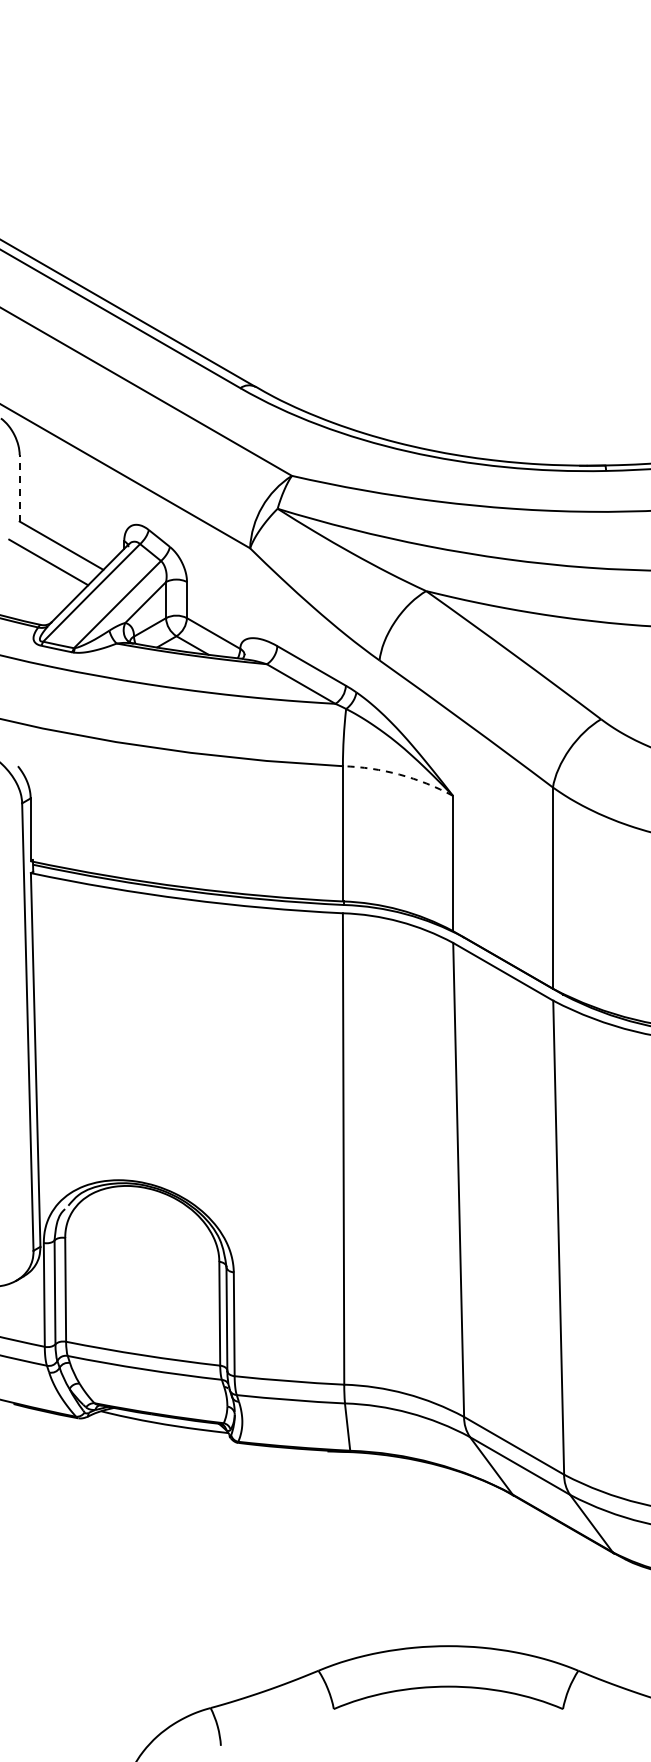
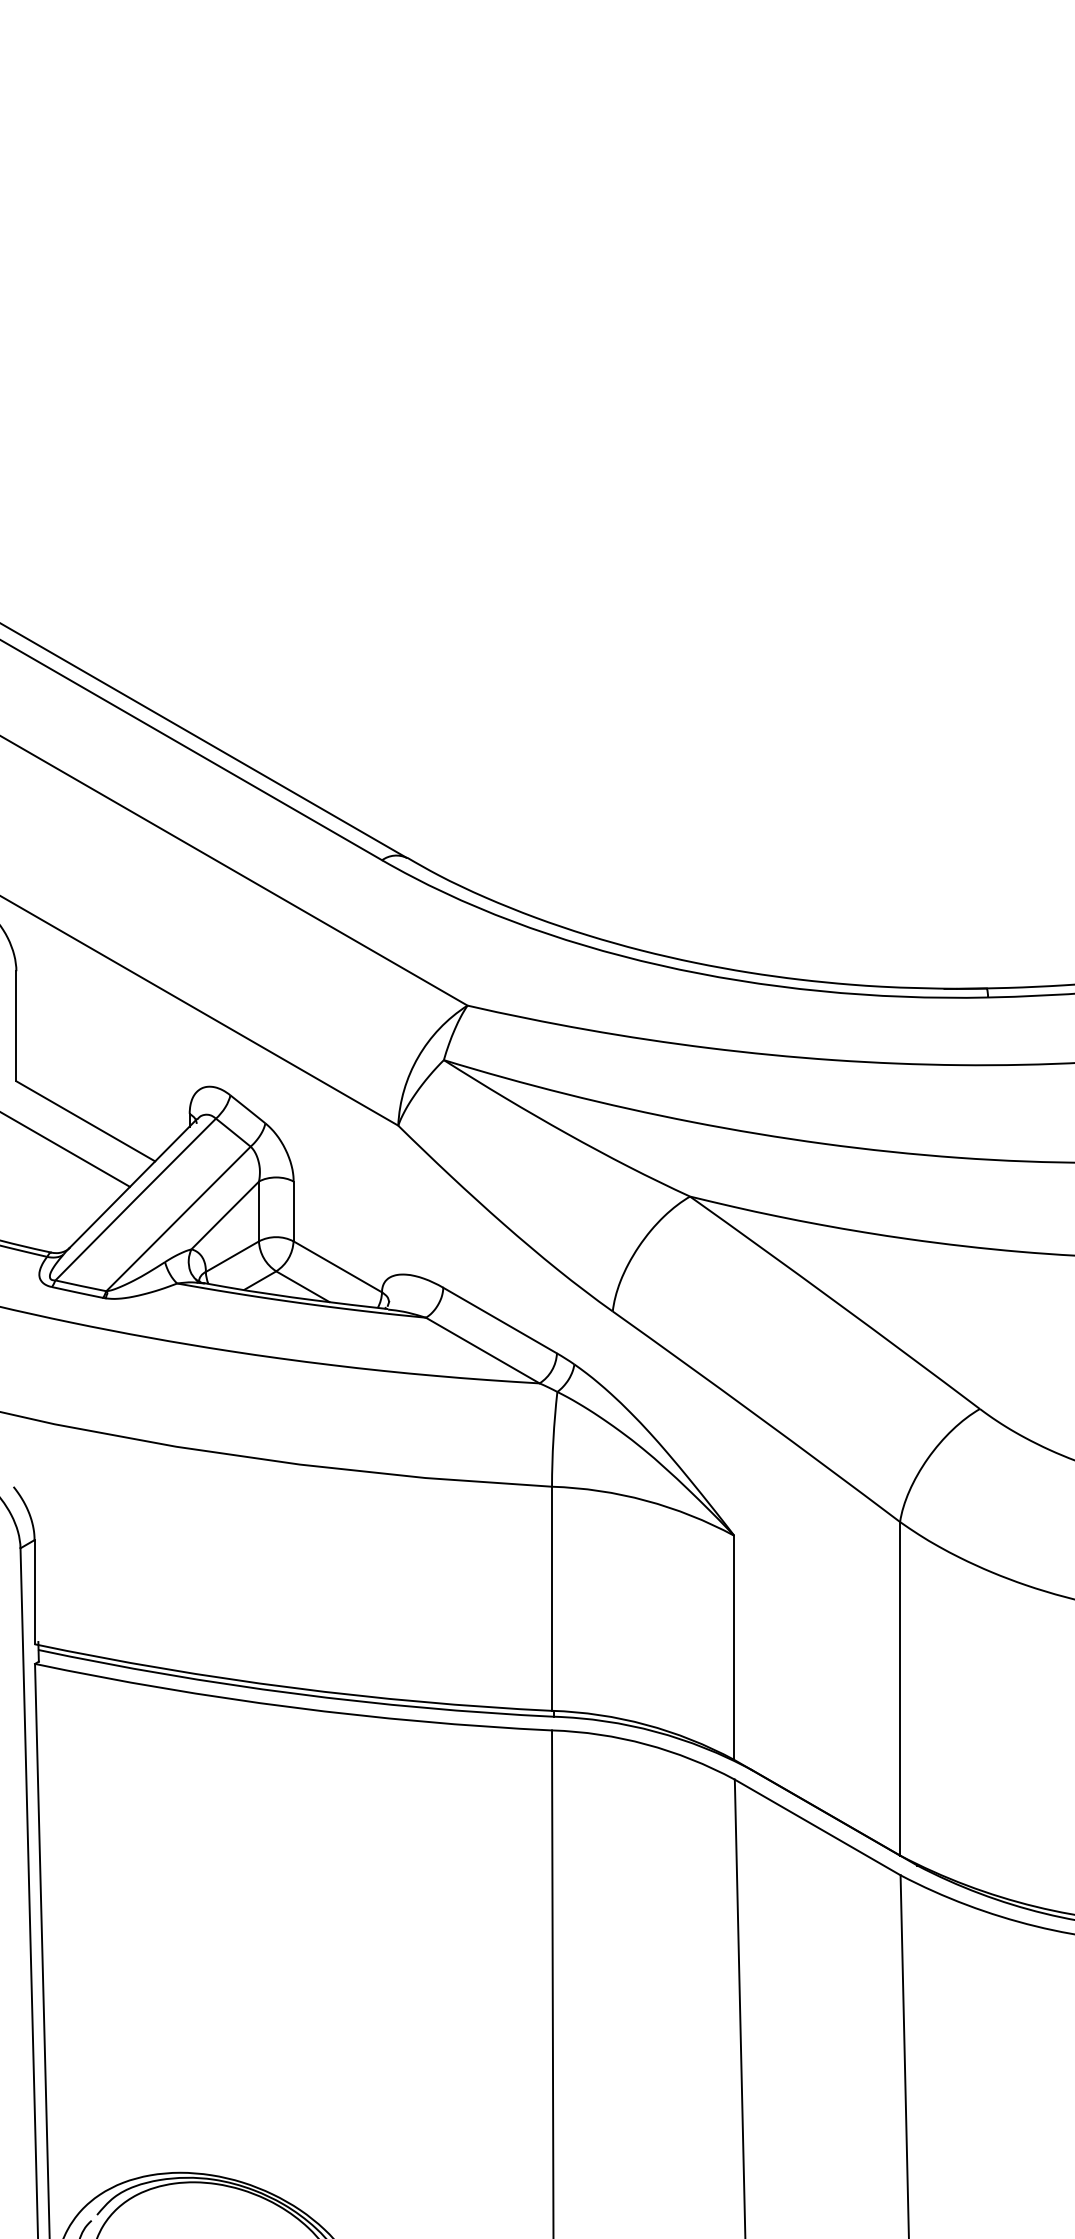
line: (19, 487) -> (16, 1024), dashed -> solid
arc: (399, 774) -> (645, 1500), dashed -> solid

